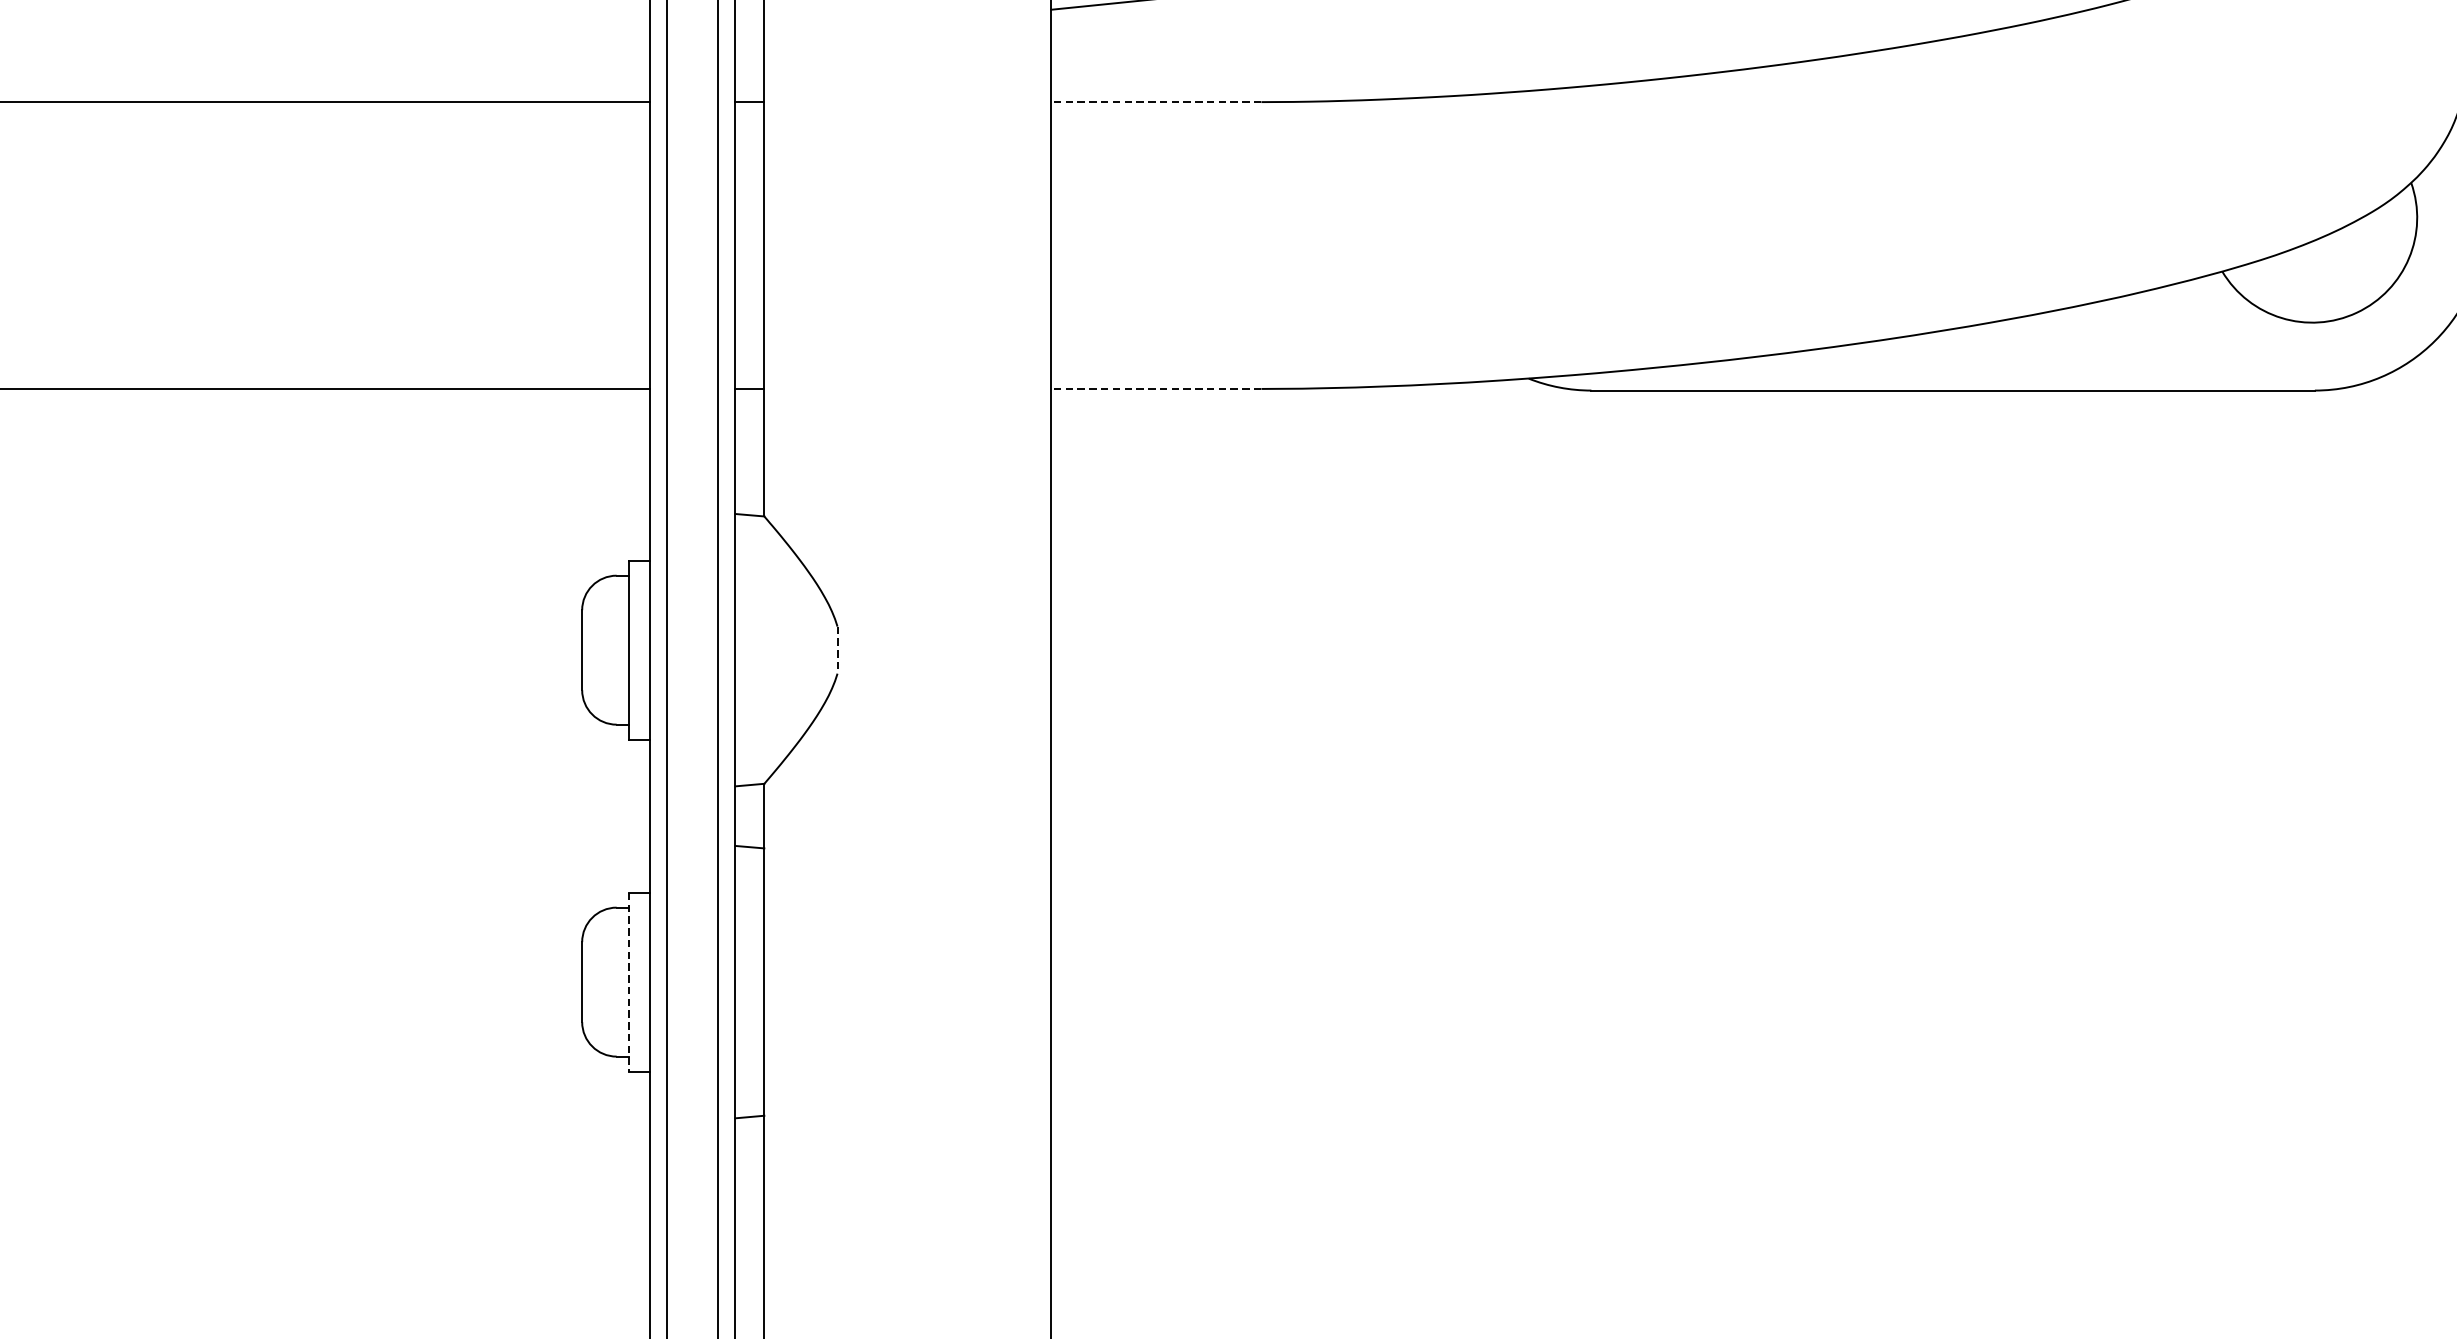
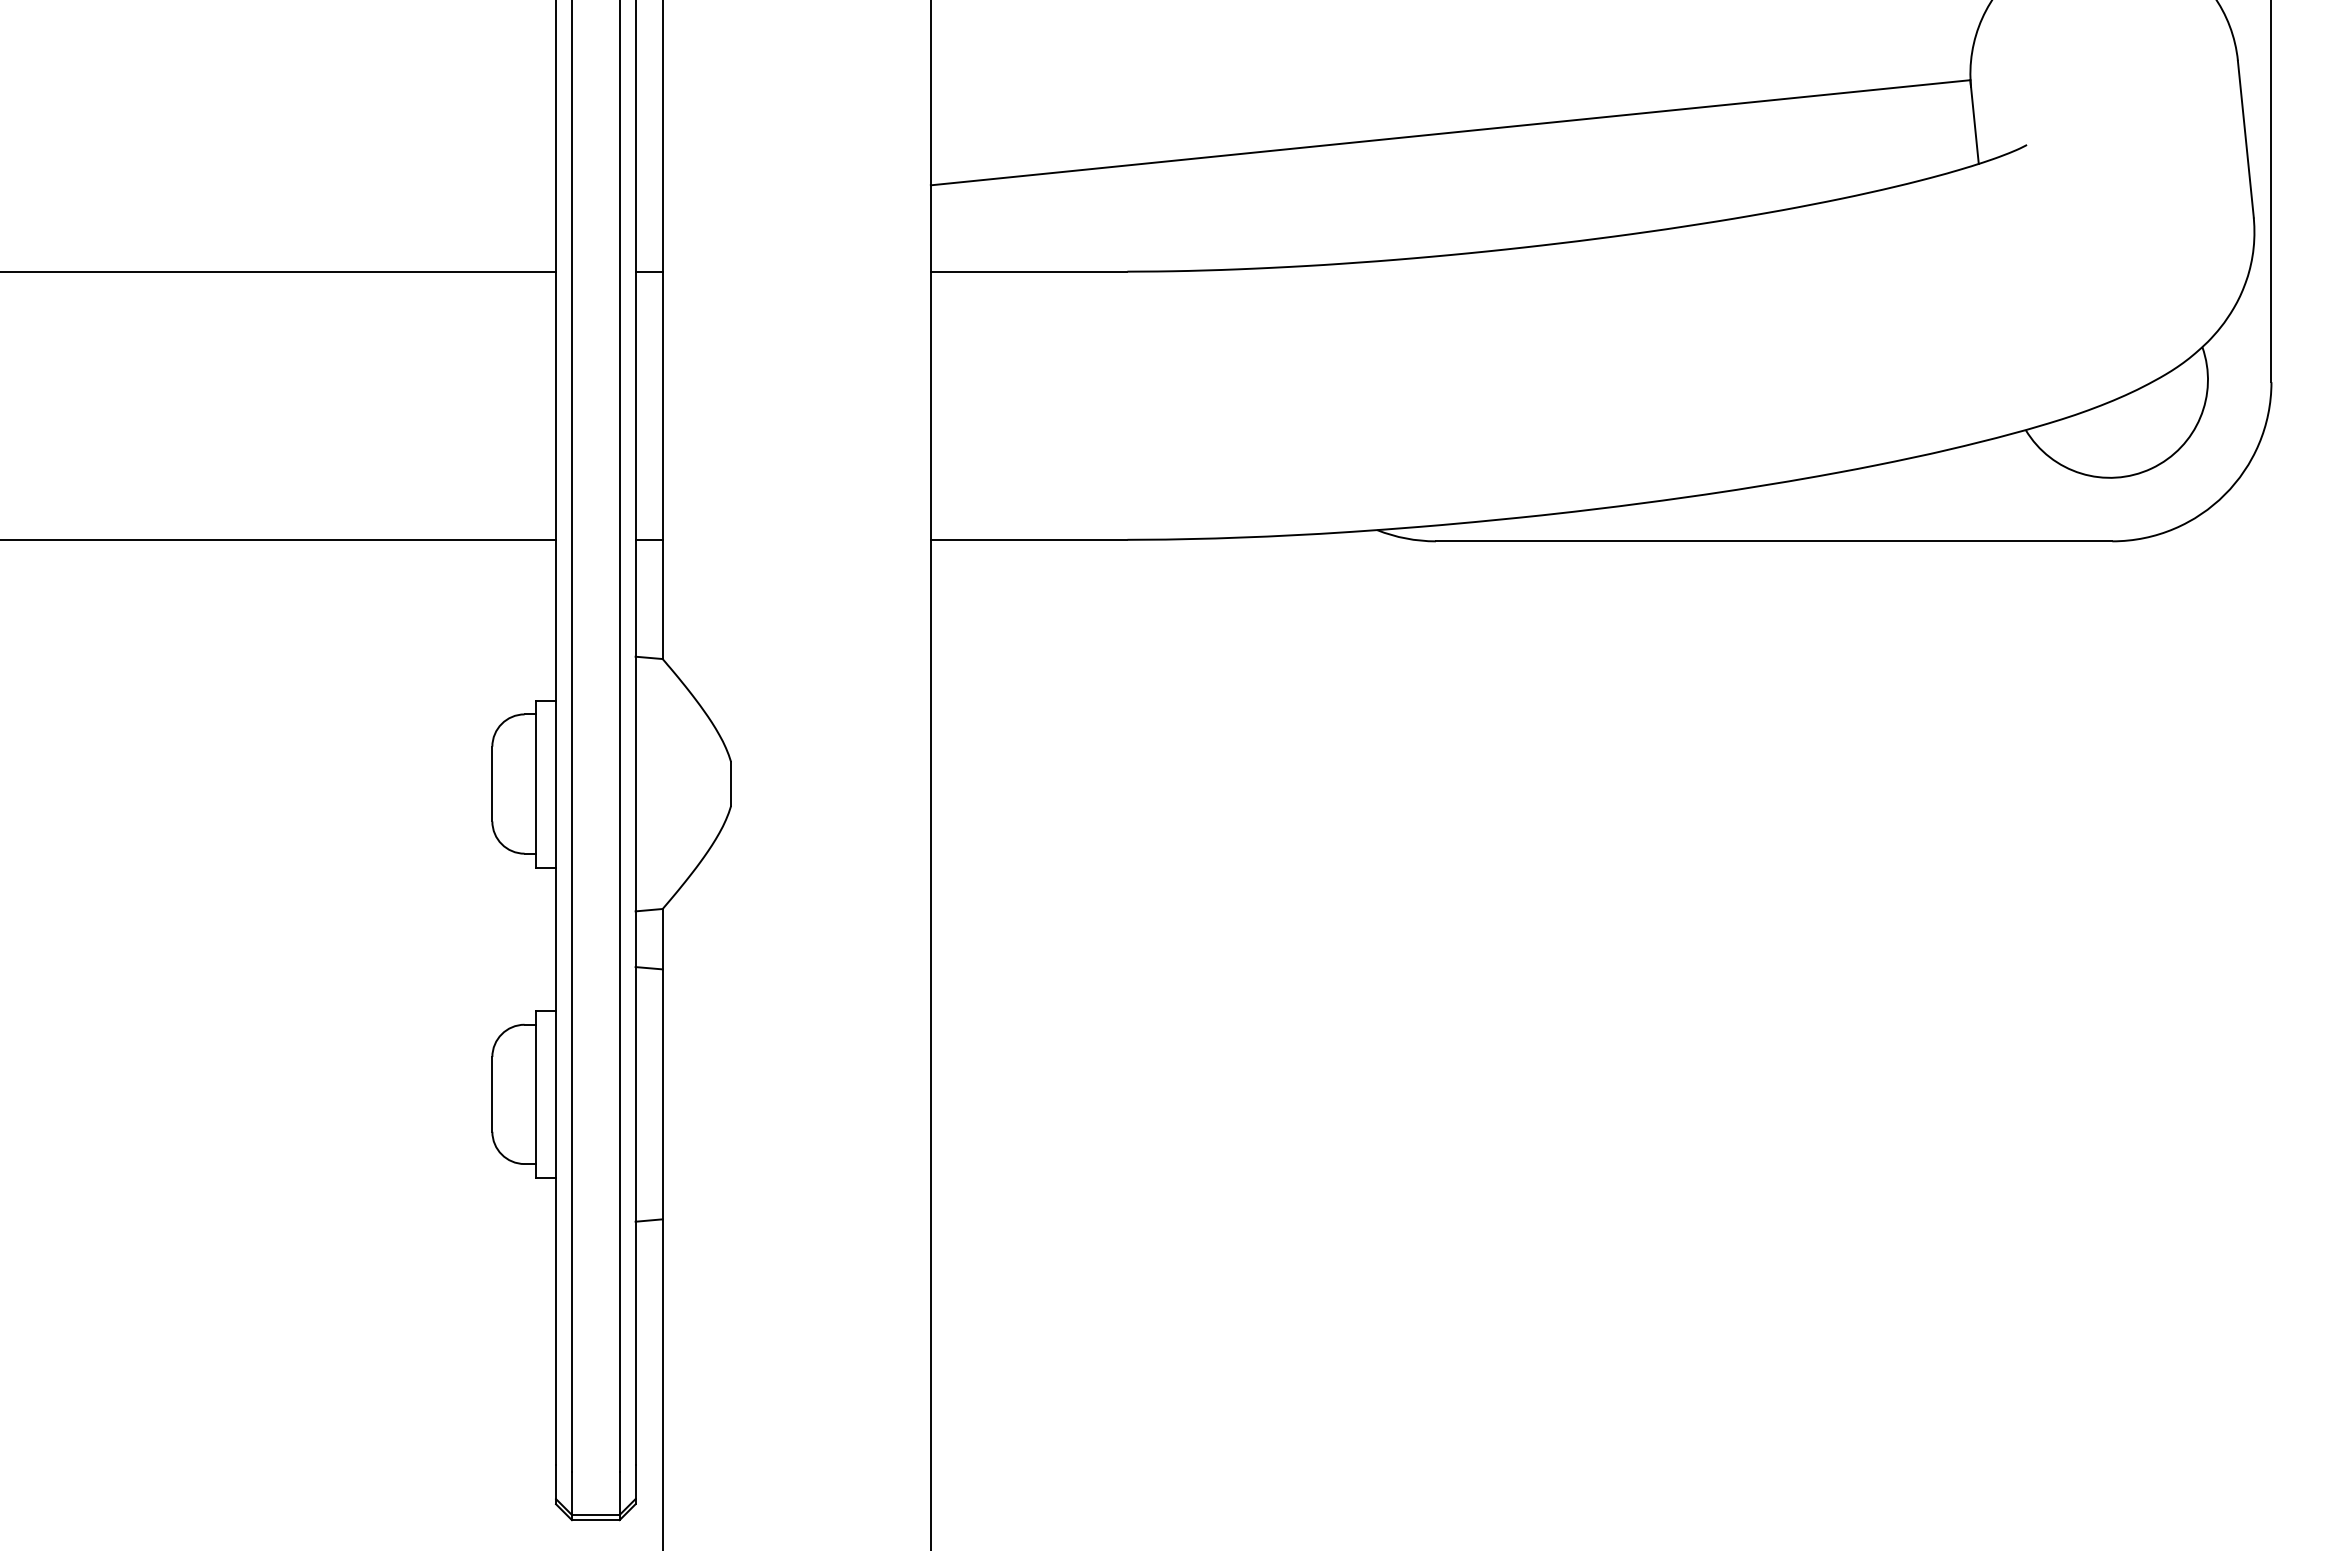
line: (1155, 101) -> (1028, 271), dashed -> solid
line: (1155, 388) -> (1028, 539), dashed -> solid
line: (837, 650) -> (731, 784), dashed -> solid
line: (629, 982) -> (536, 1094), dashed -> solid

